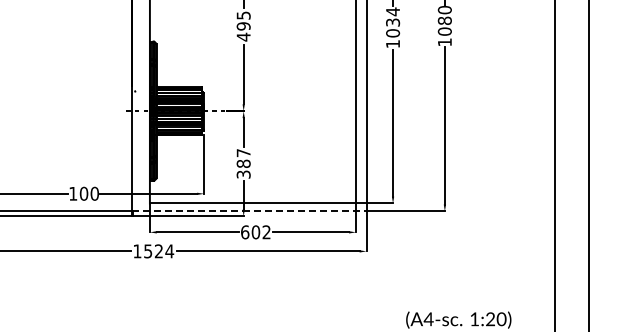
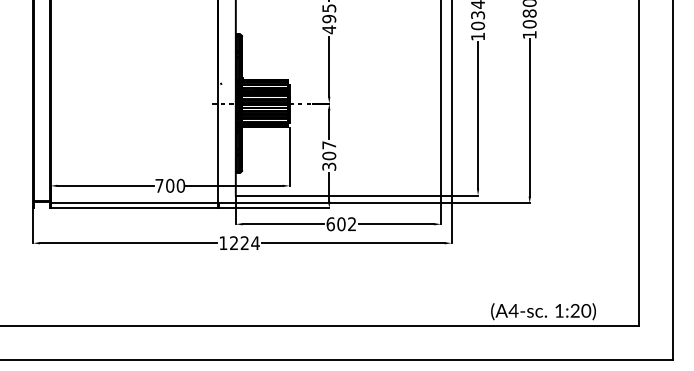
text: (242, 163) -> (328, 155), 387 -> 307
text: (73, 193) -> (159, 185), 100 -> 700
line: (248, 211) -> (334, 203), dashed -> solid
text: (147, 251) -> (233, 243), 1524 -> 1224

